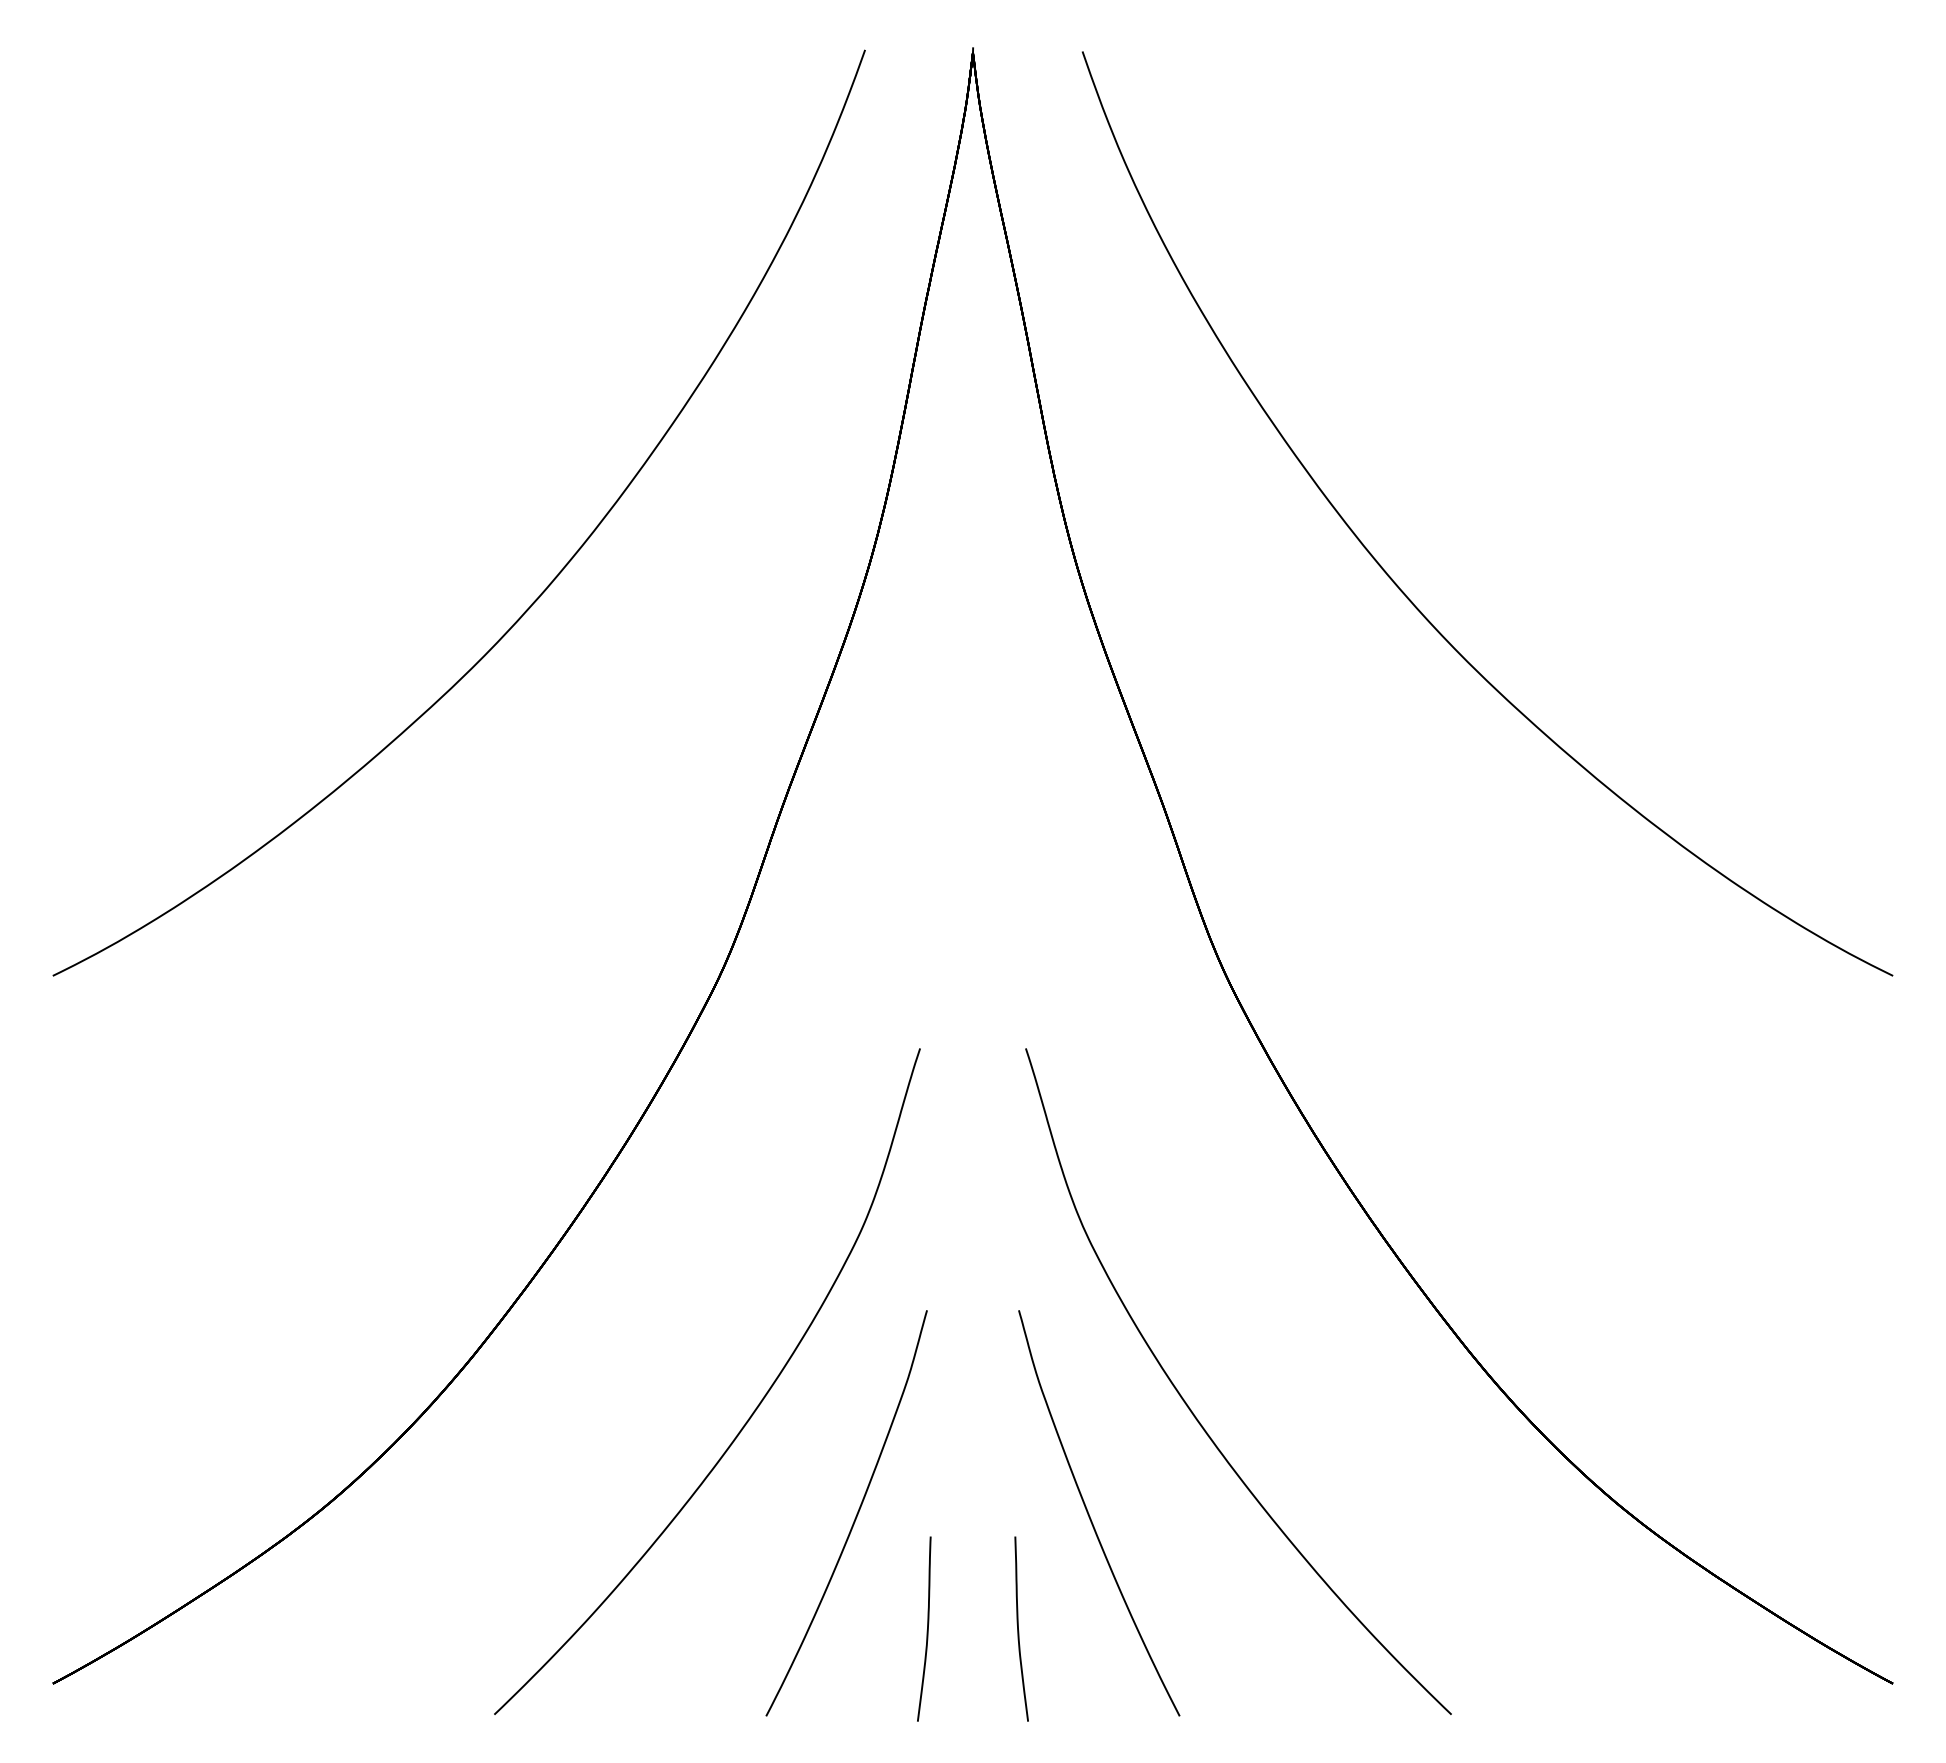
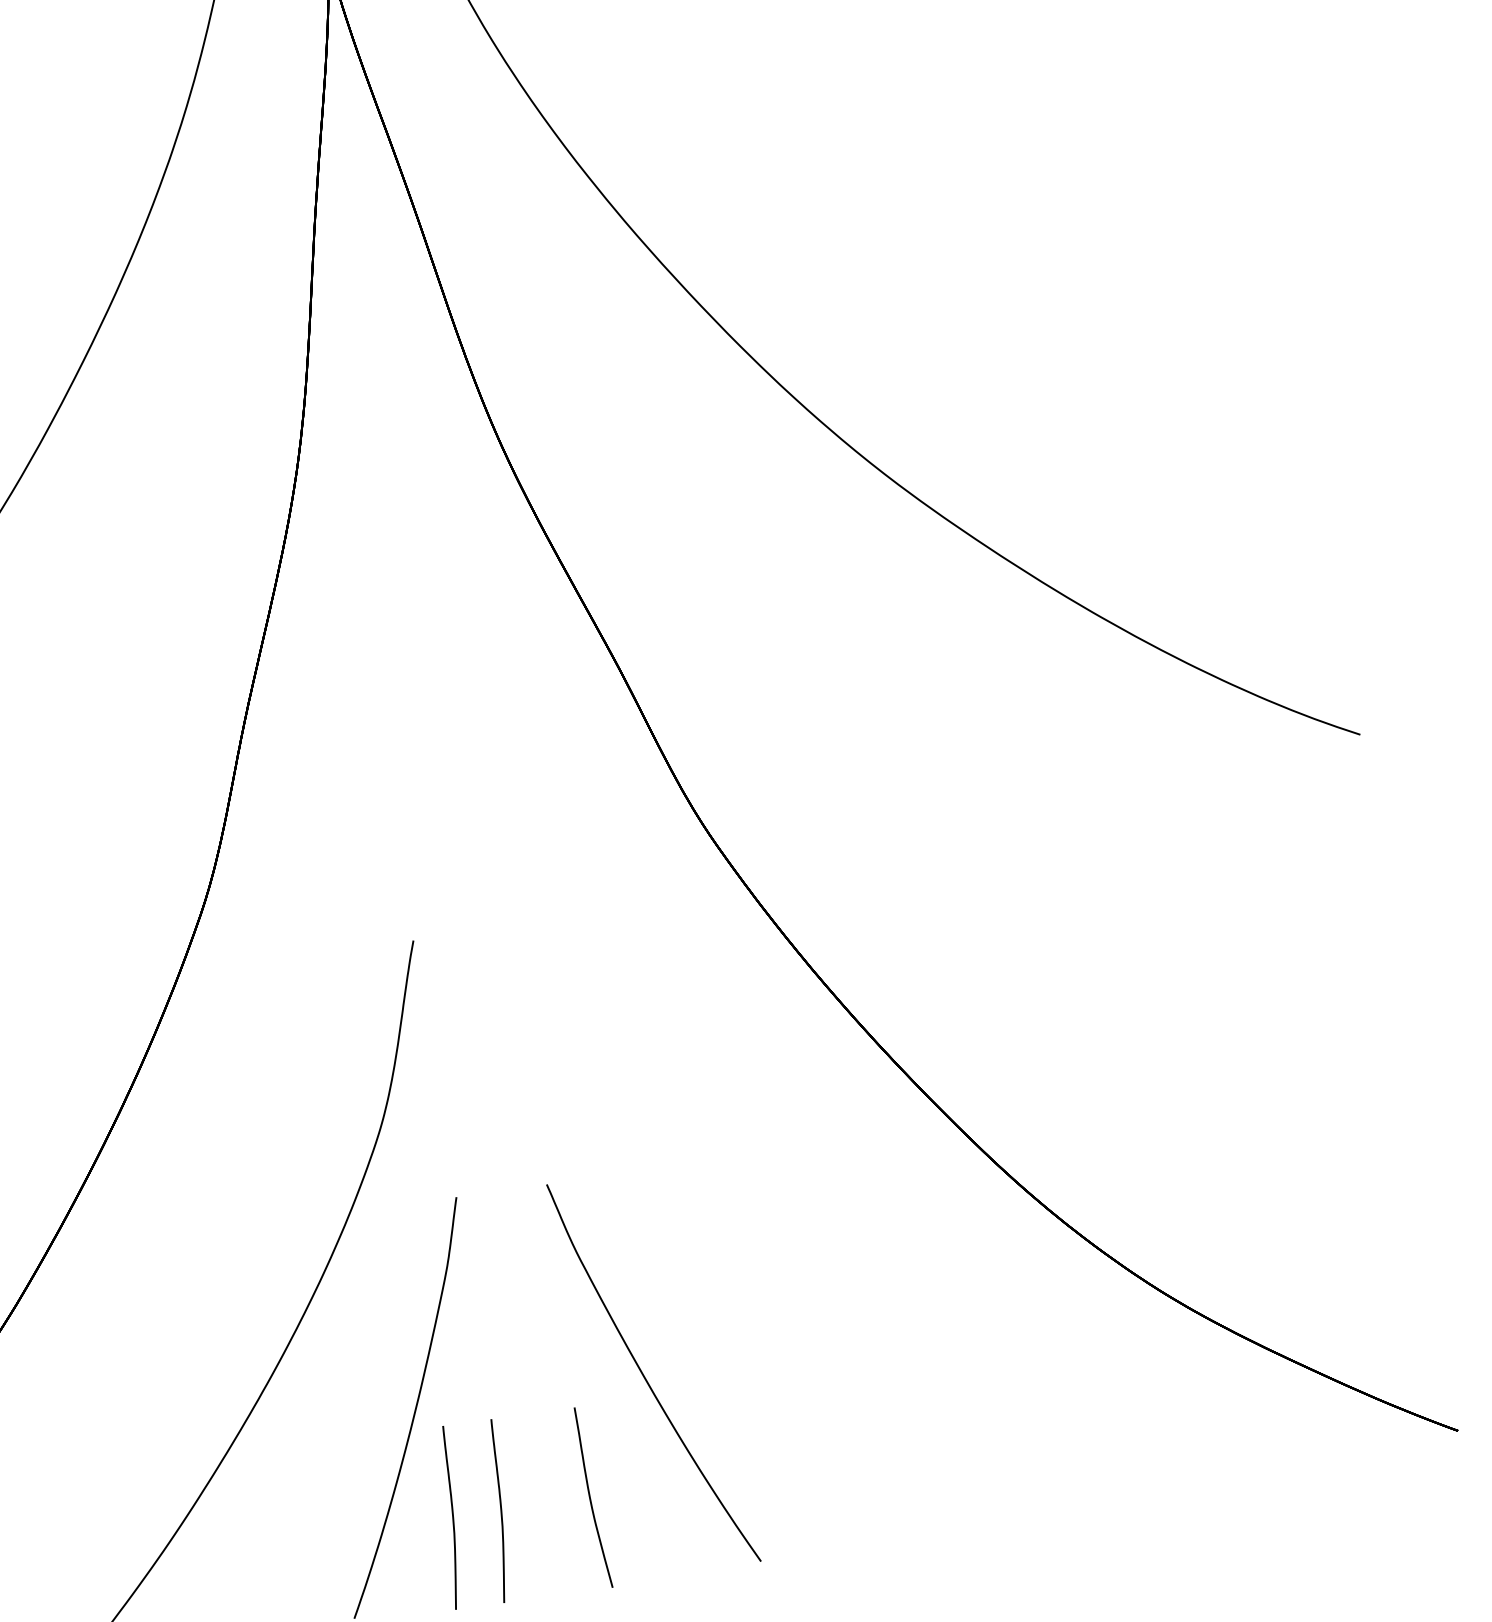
curve: (1193, 1412) -> (732, 1260), removed
curve: (877, 1630) -> (451, 1518), added

